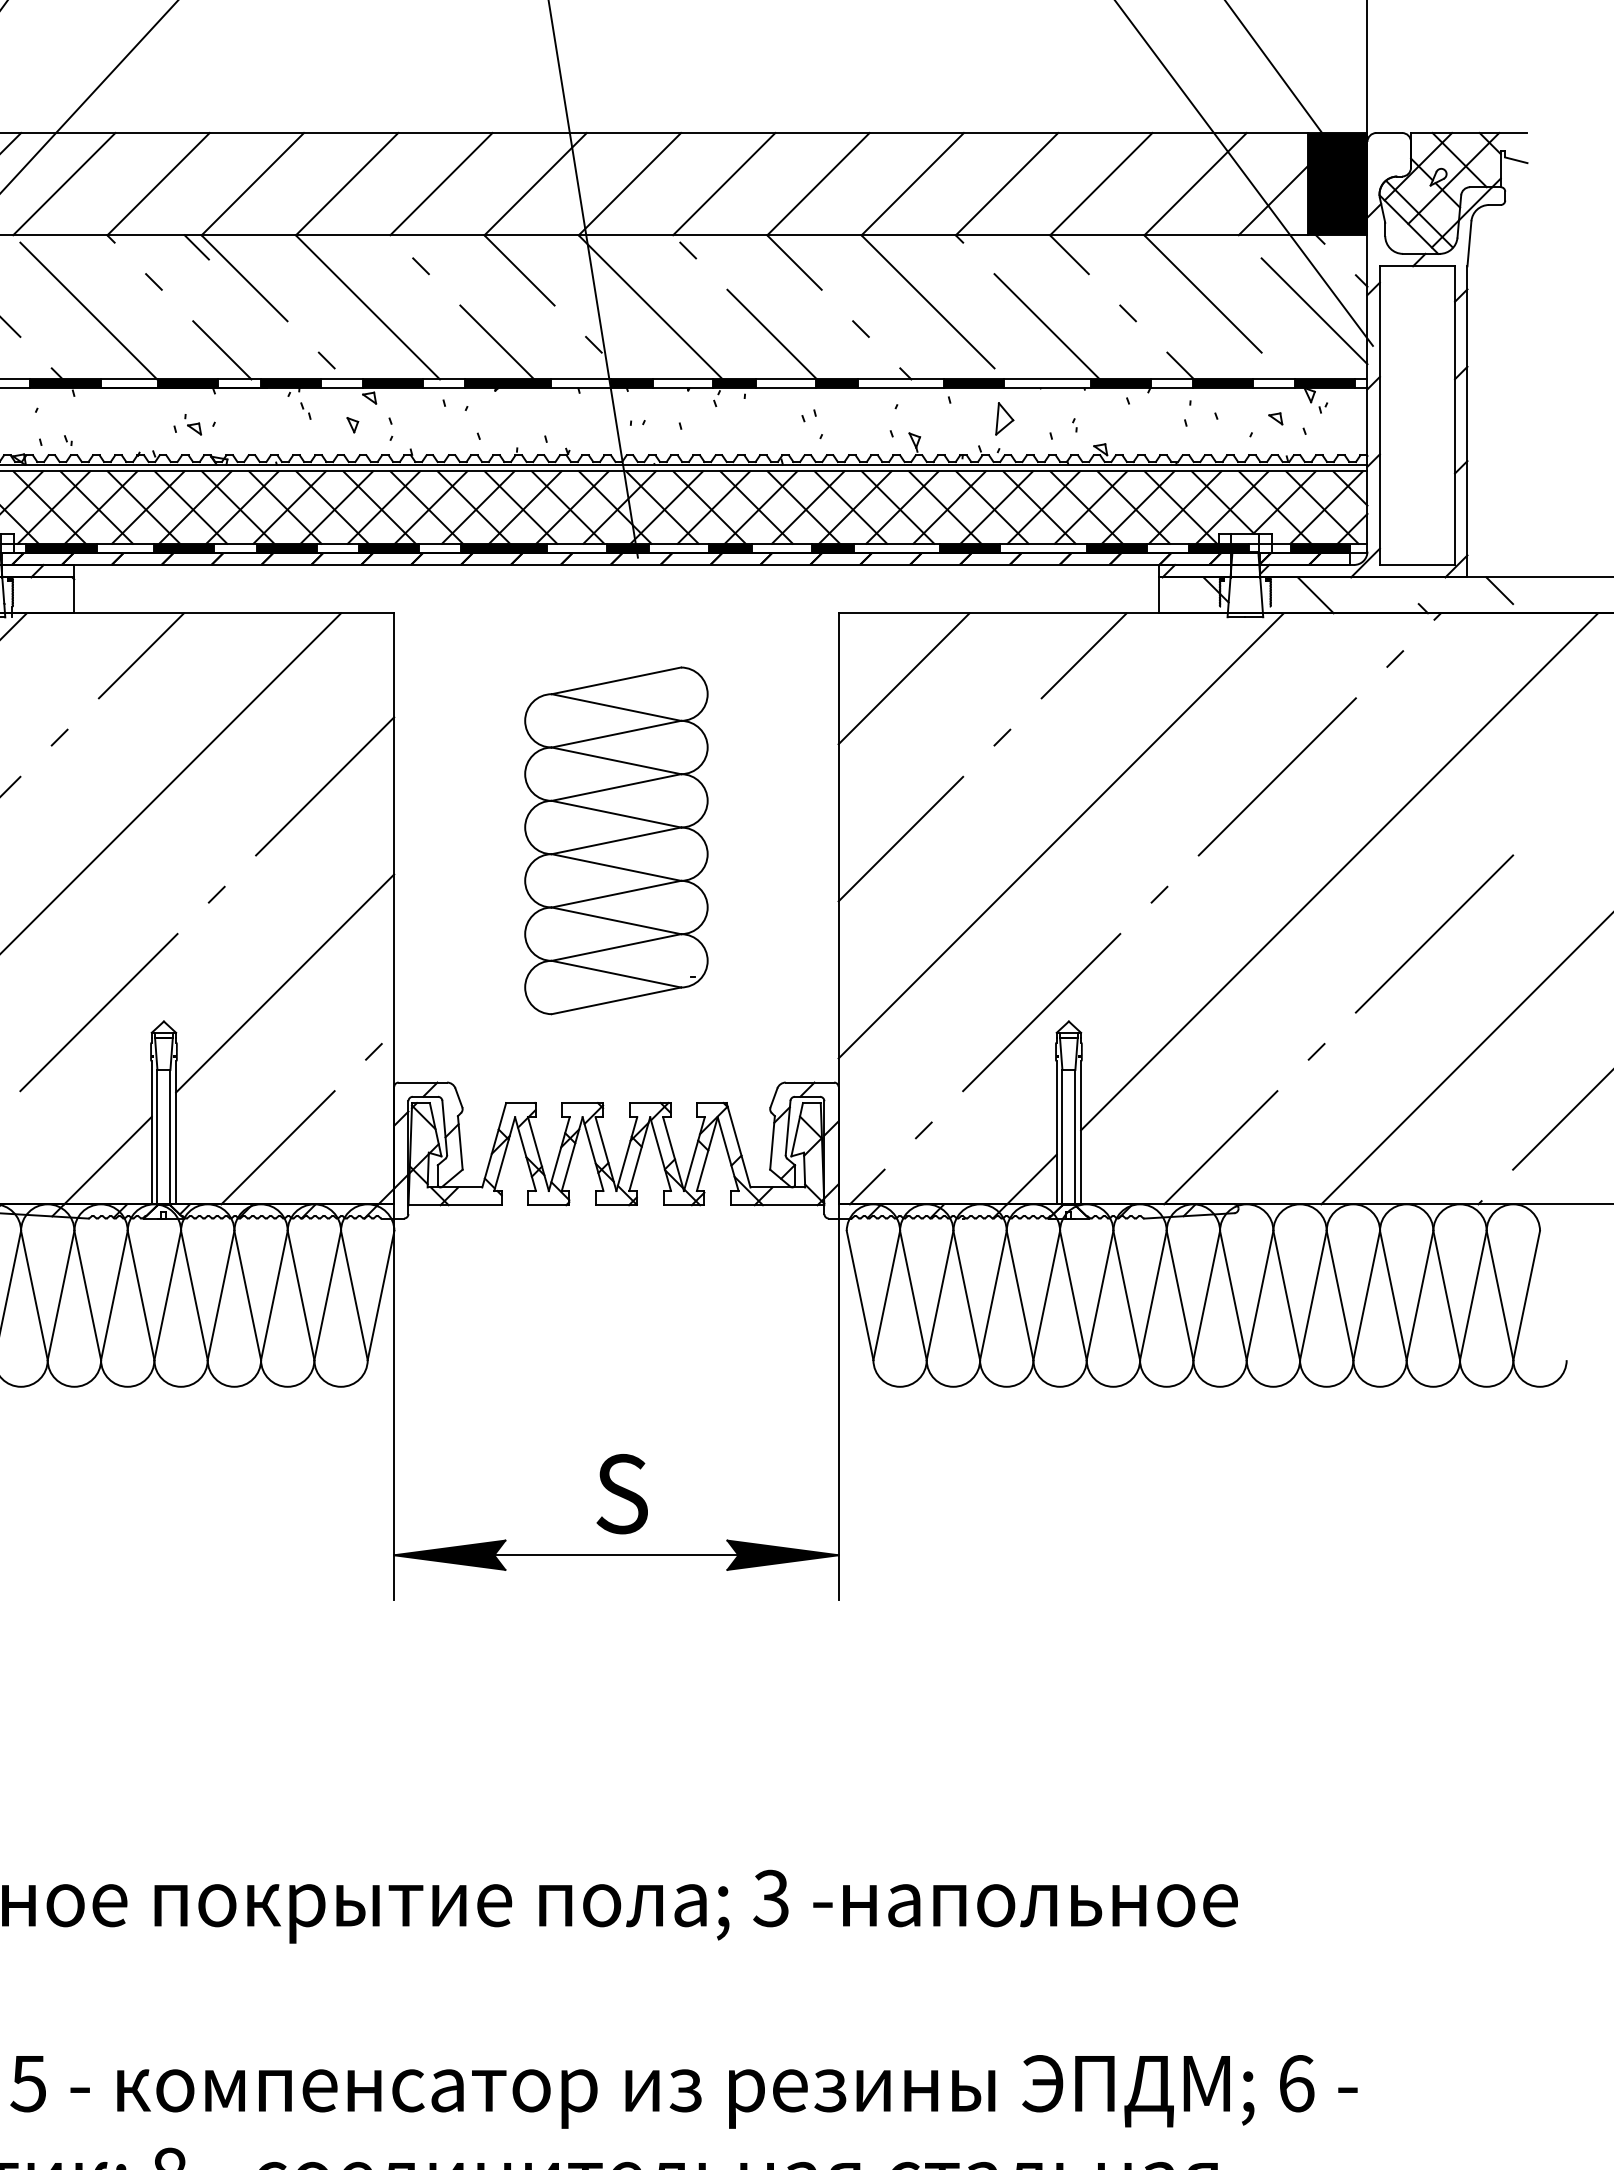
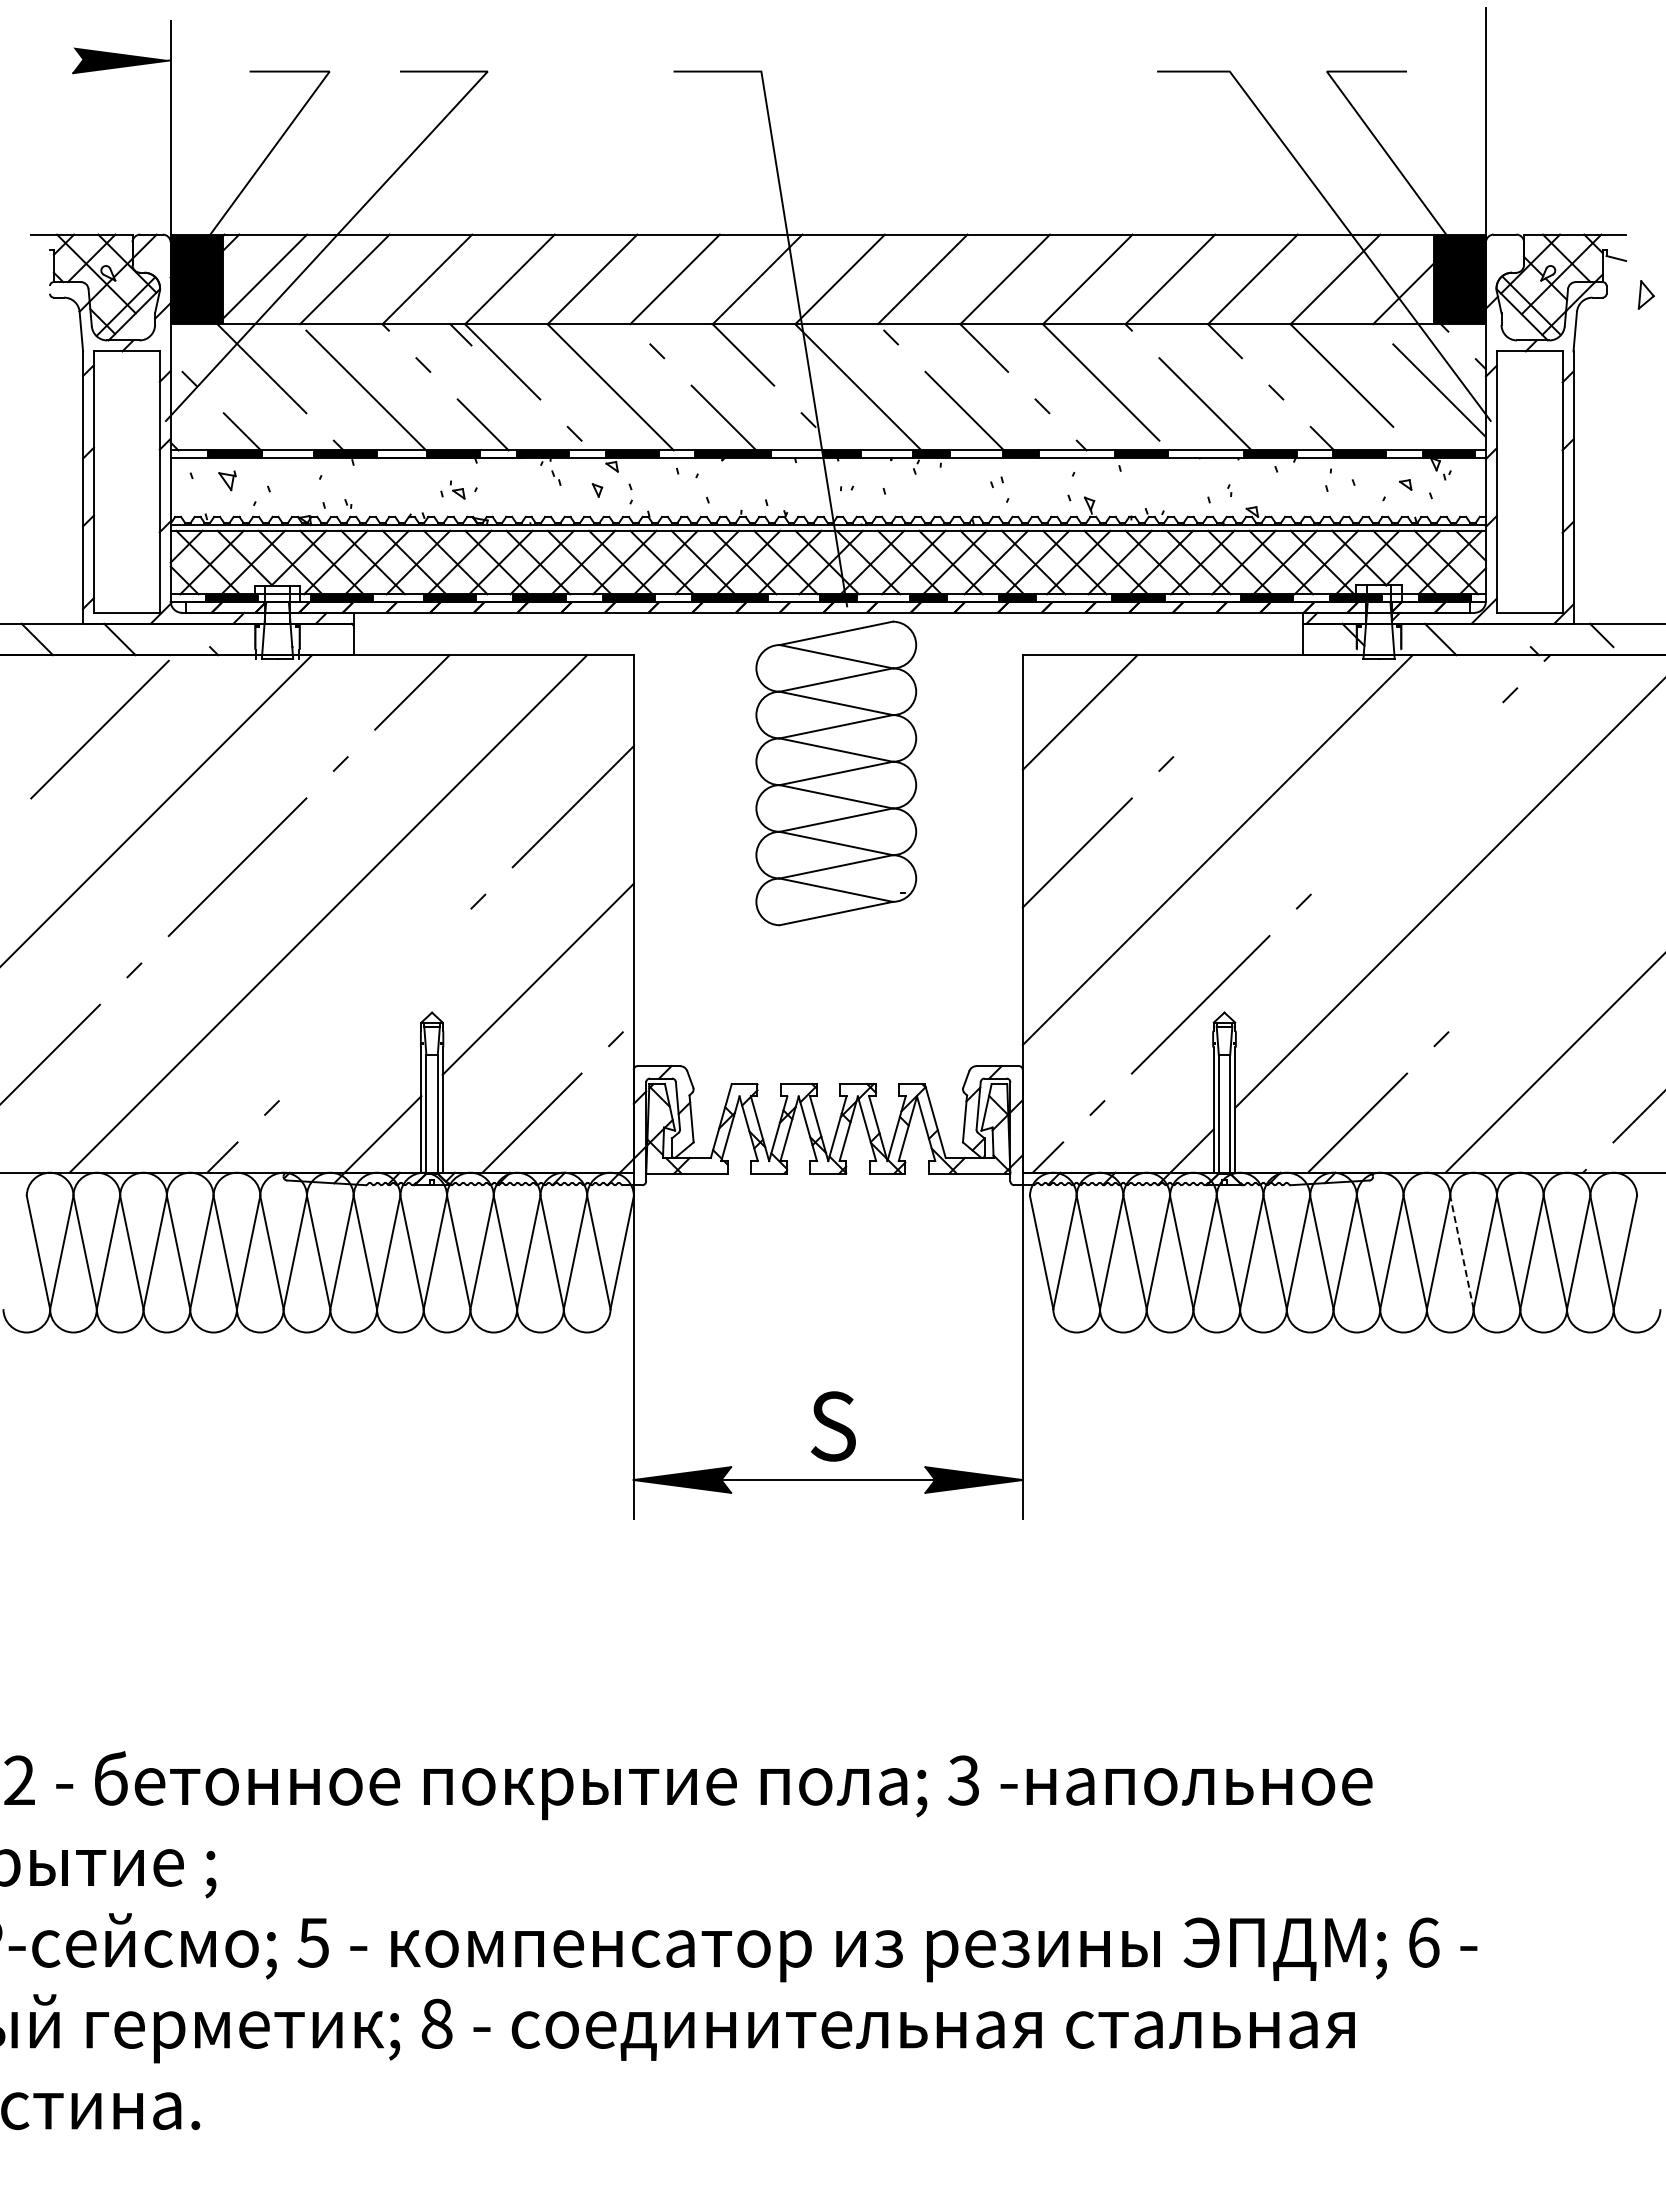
part: (1003, 418) -> (1645, 294), moved
line: (1083, 655) -> (1237, 692), removed
line: (1276, 776) -> (1406, 798), removed
part: (616, 840) -> (836, 773), moved
line: (1434, 933) -> (1544, 935), removed
line: (98, 1012) -> (374, 1004), removed
line: (1339, 1295) -> (1461, 1252), solid -> dashed

